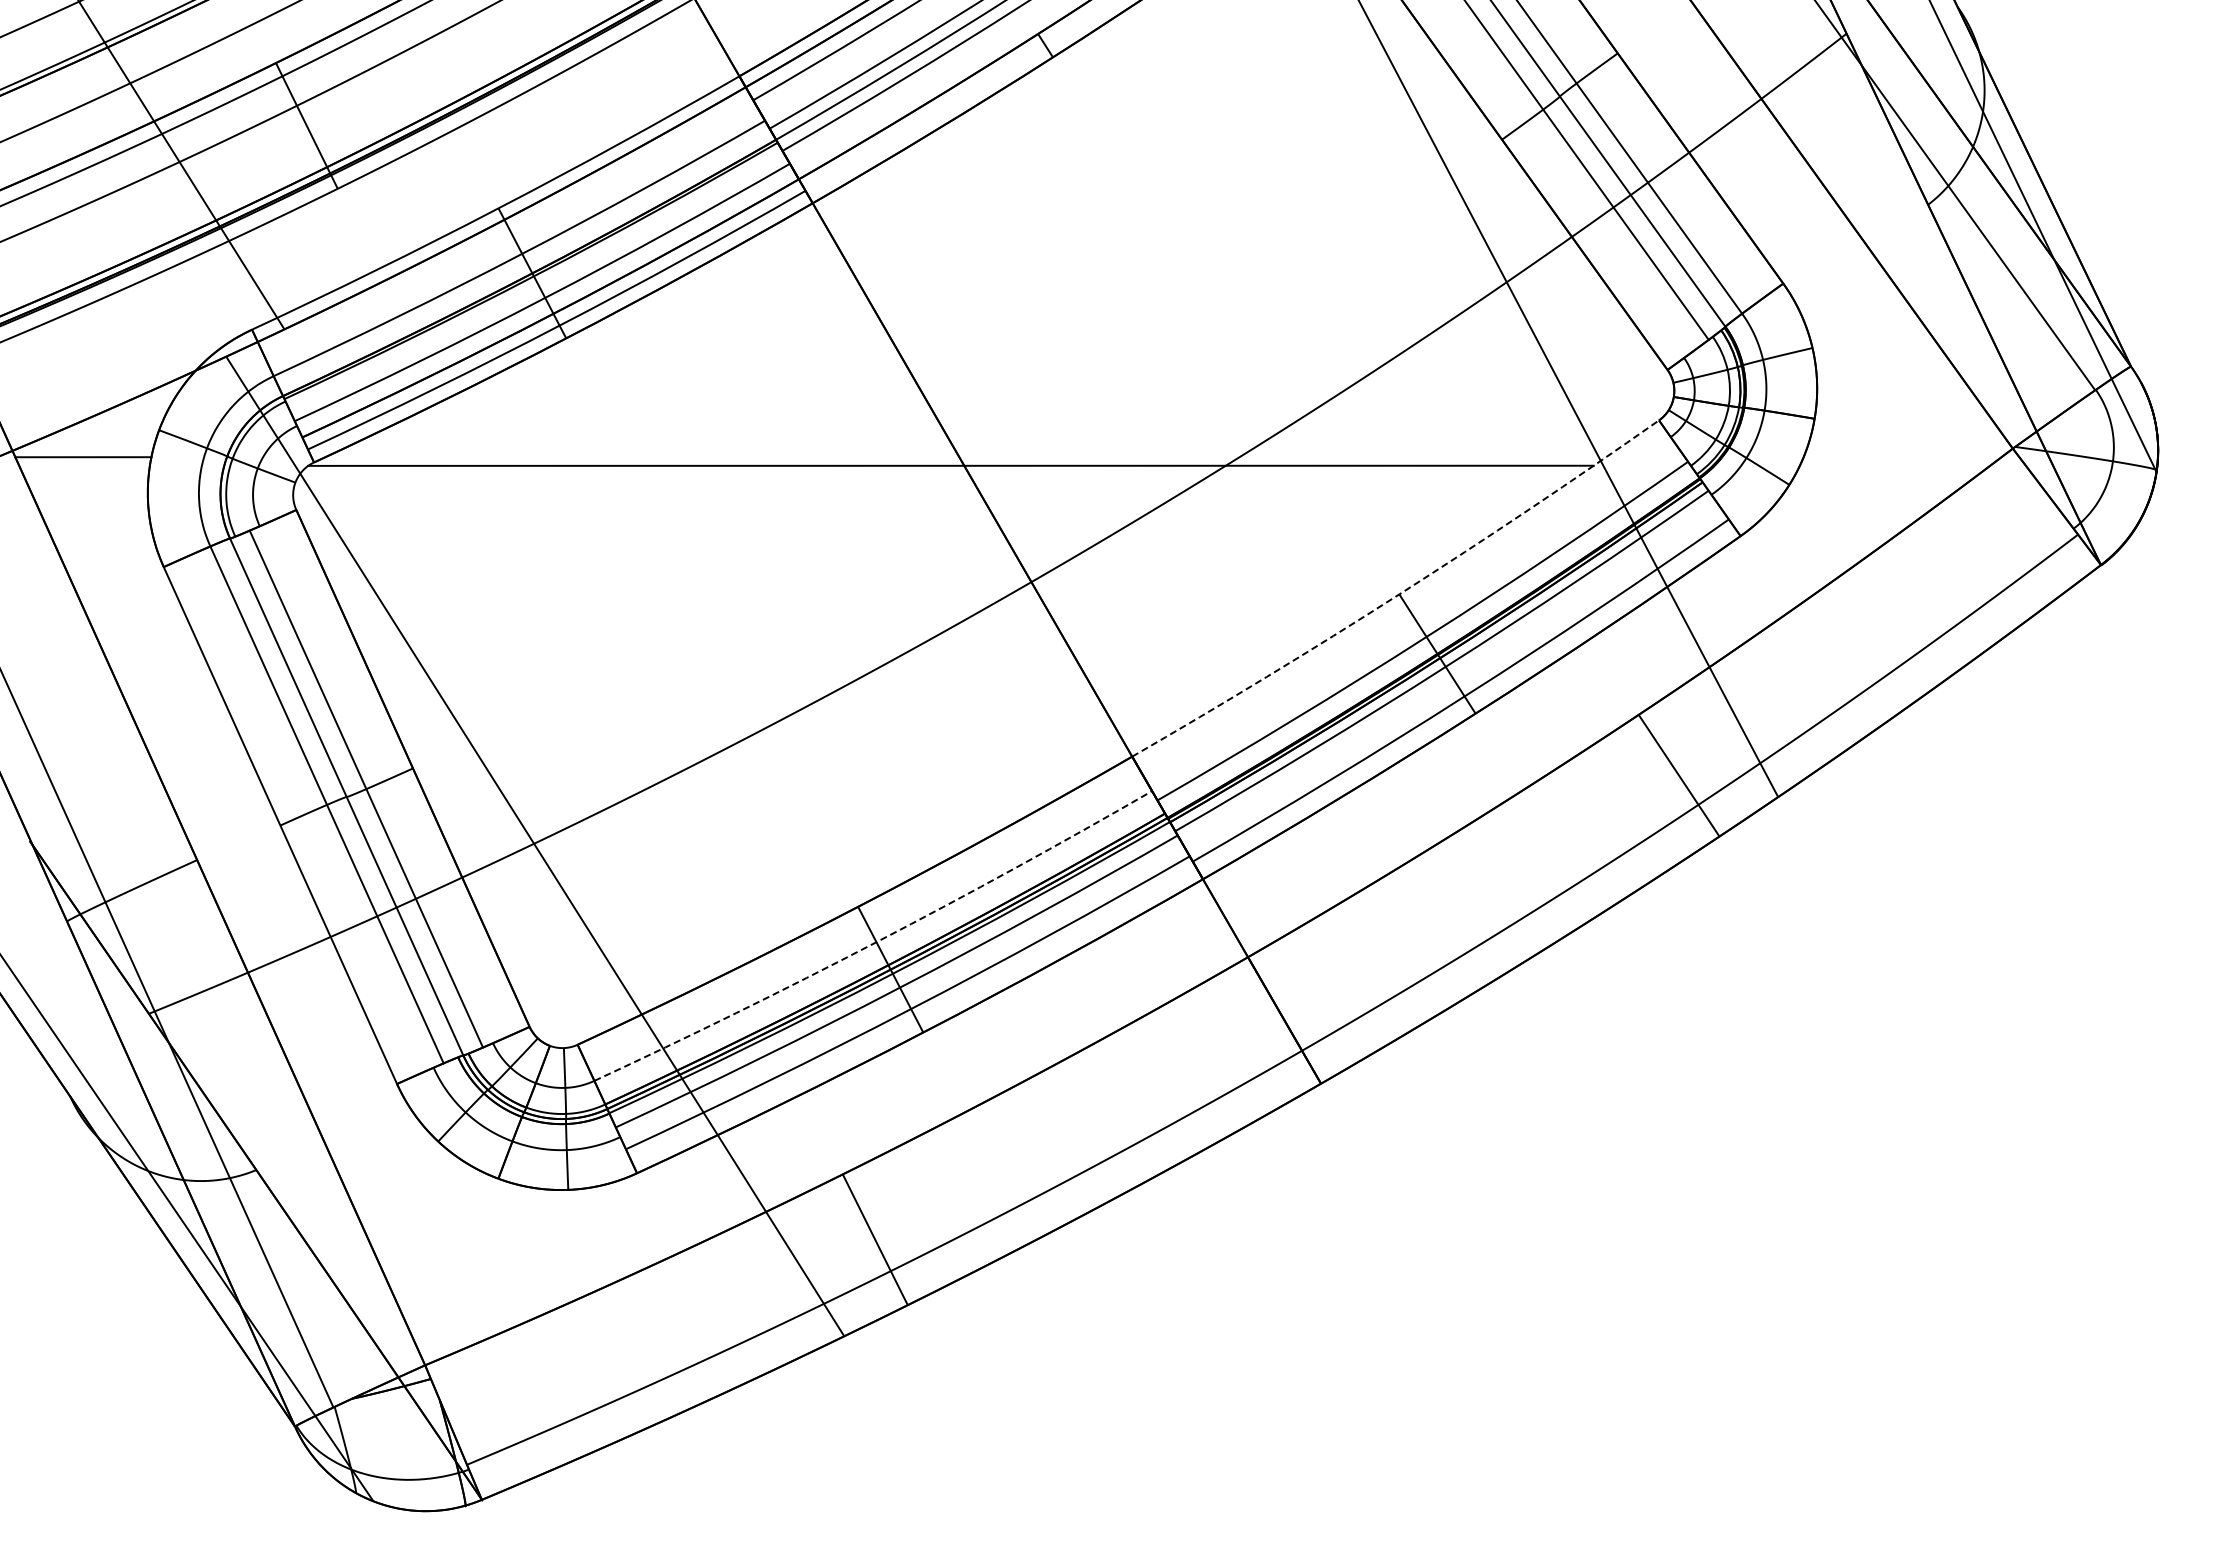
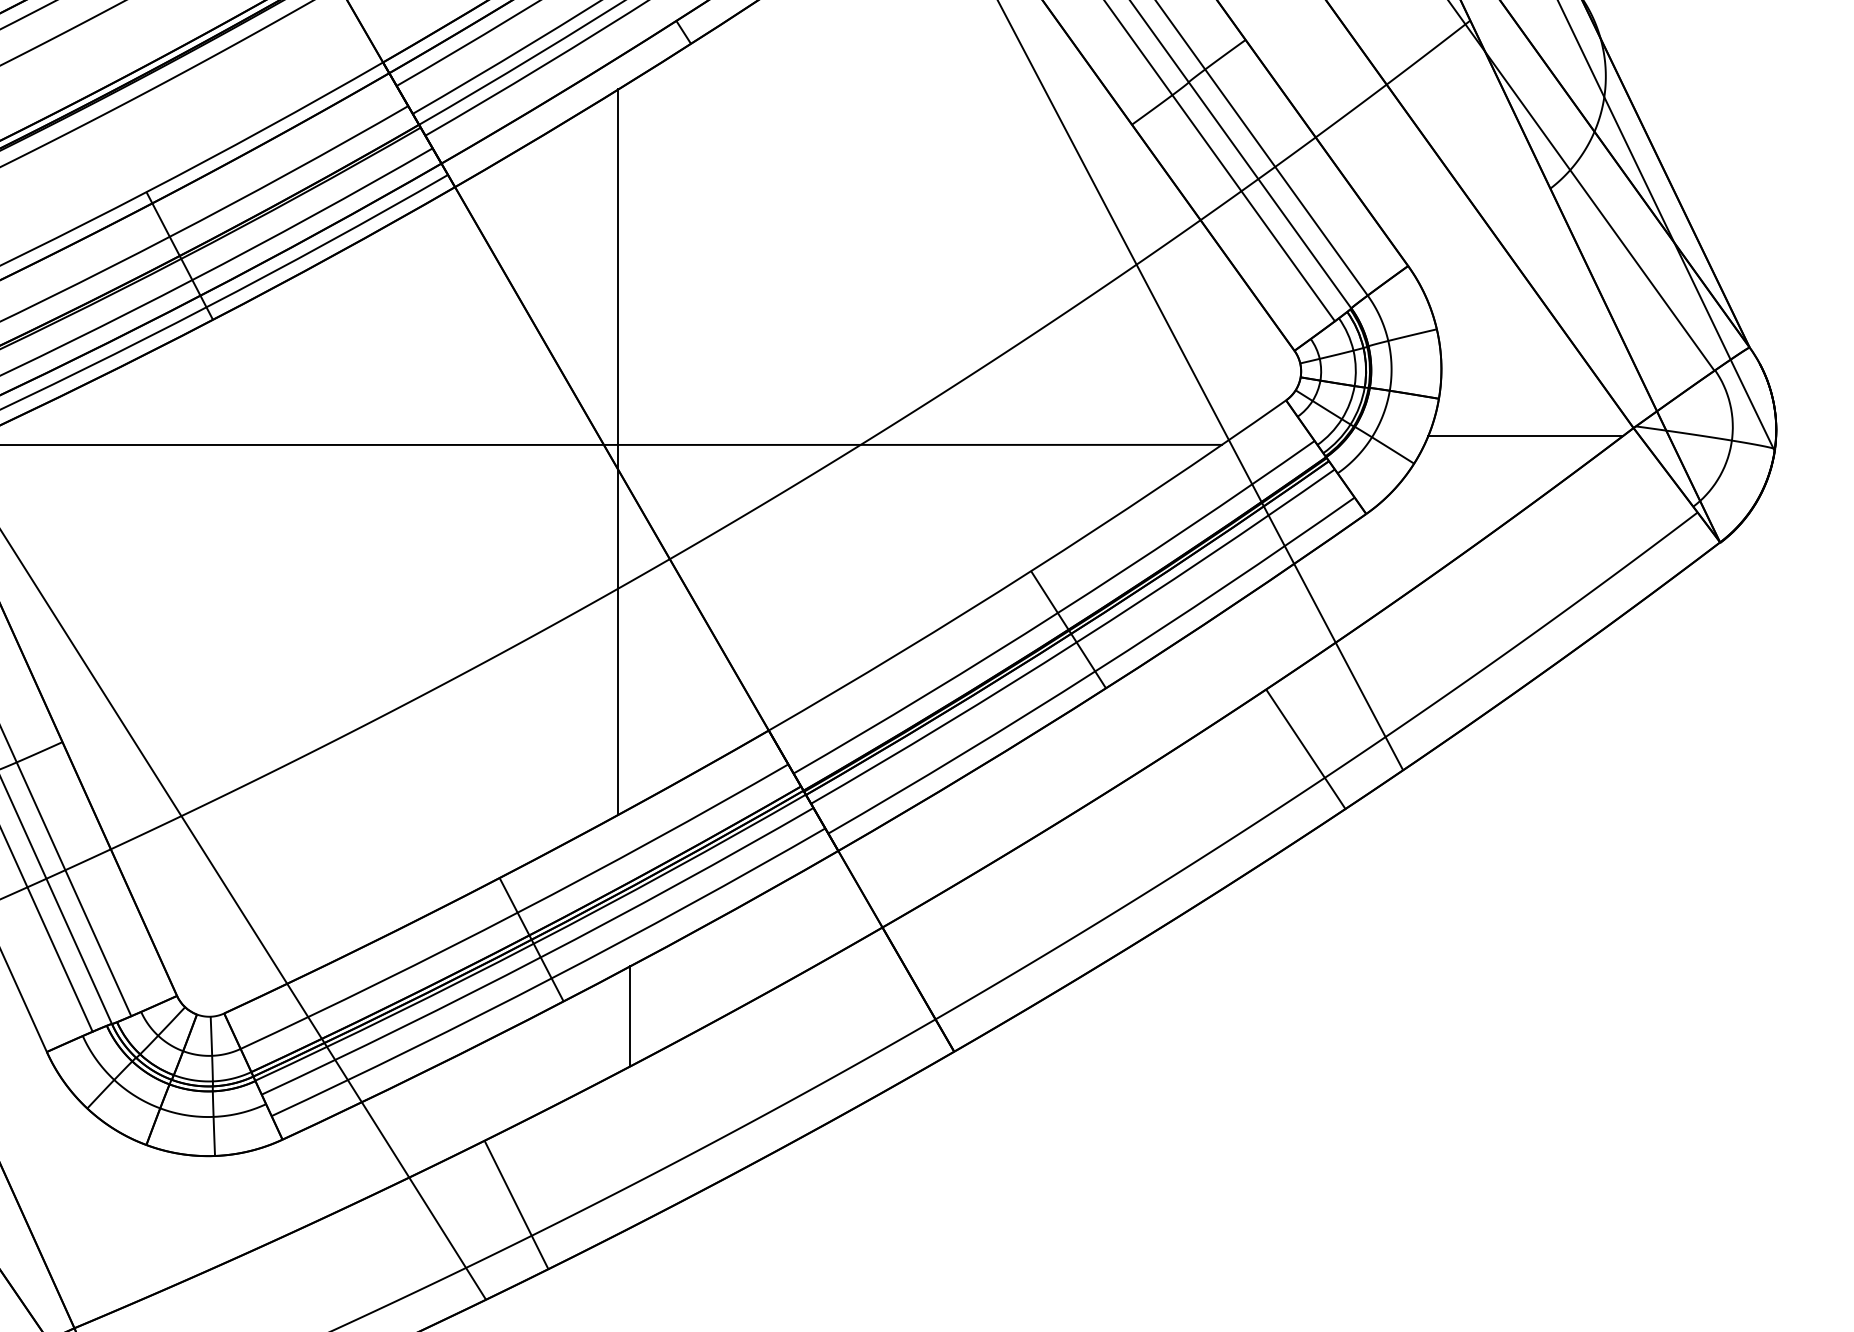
line: (1902, 456) -> (1525, 435), added
line: (979, 472) -> (618, 451), added
arc: (1399, 594) -> (1031, 571), dashed -> solid
arc: (876, 942) -> (517, 913), dashed -> solid
line: (991, 1047) -> (630, 1016), added

